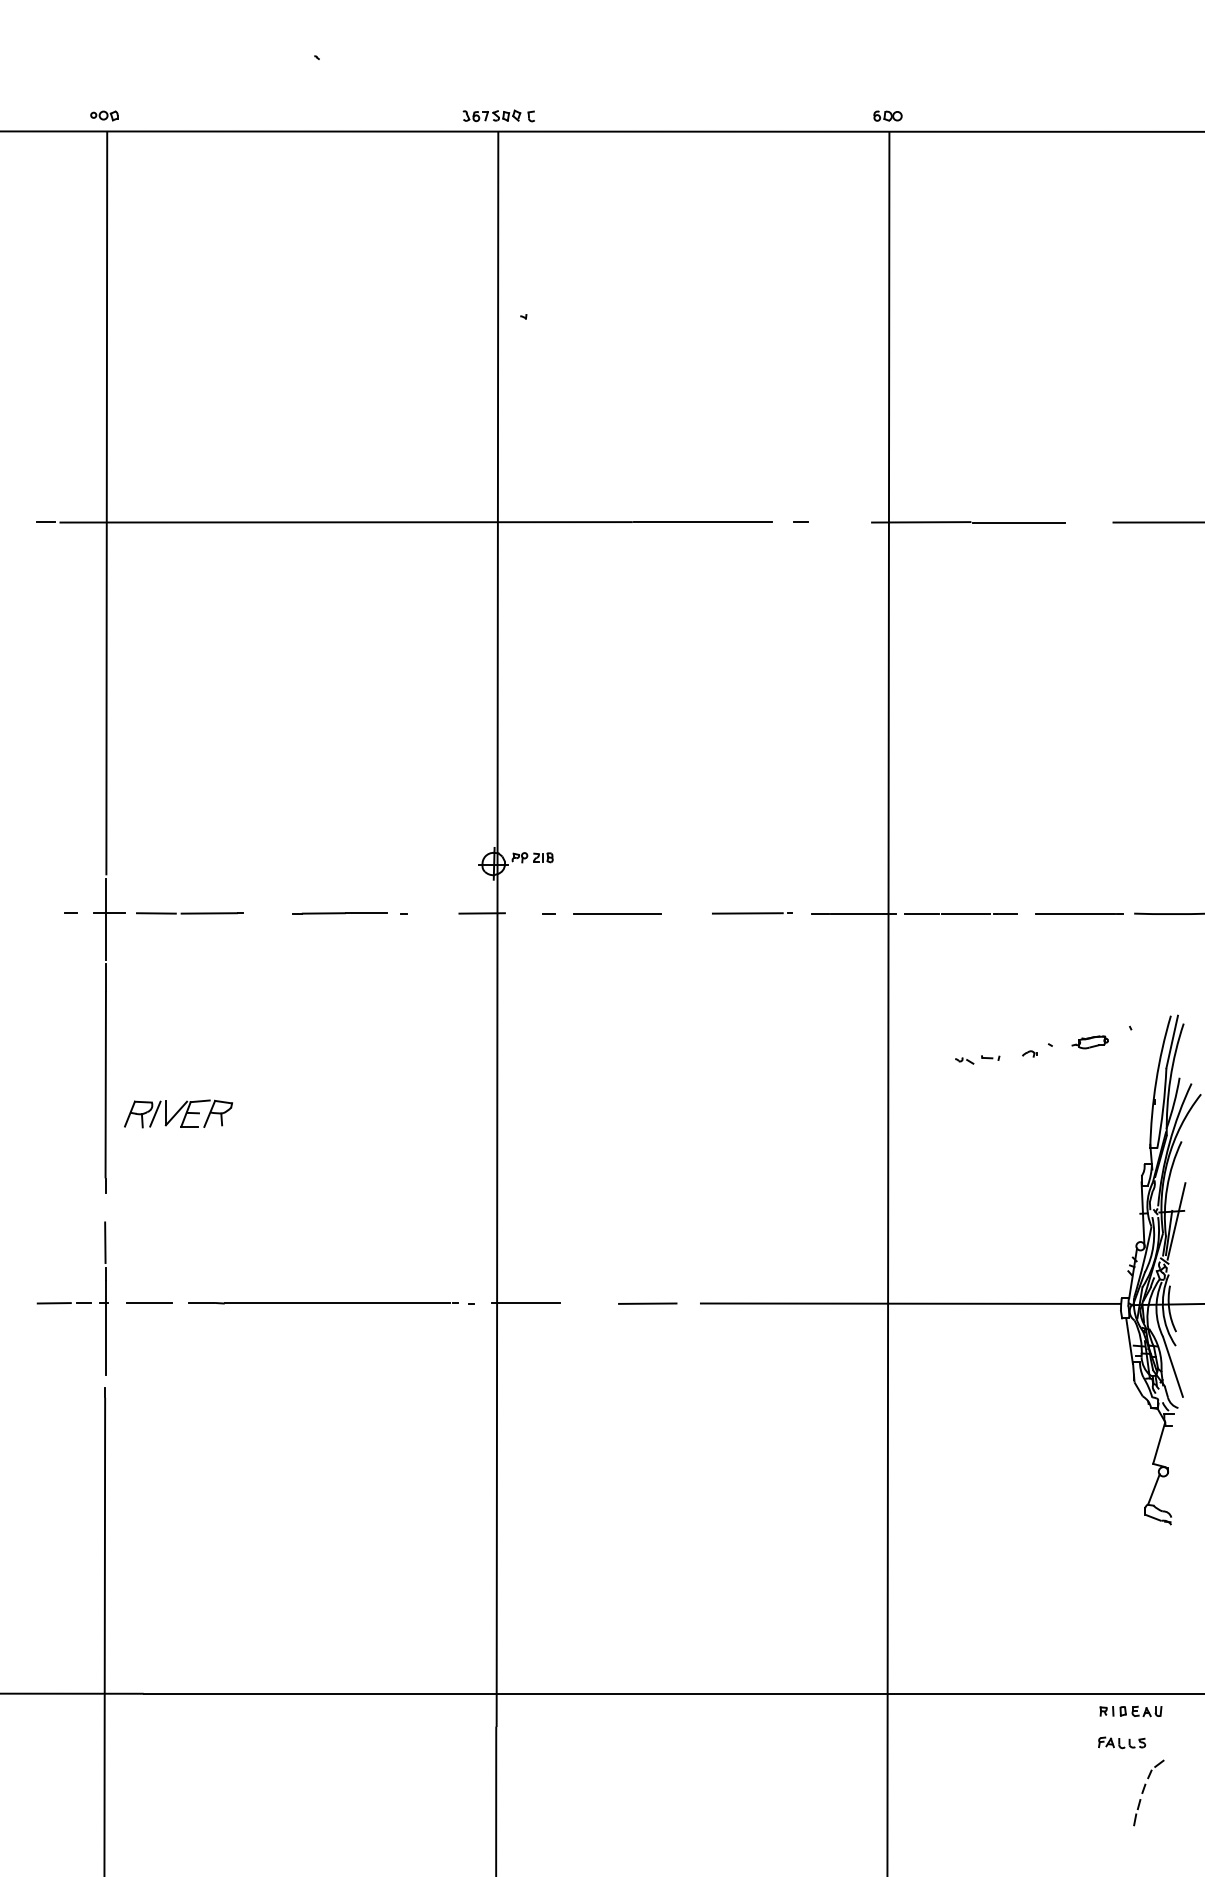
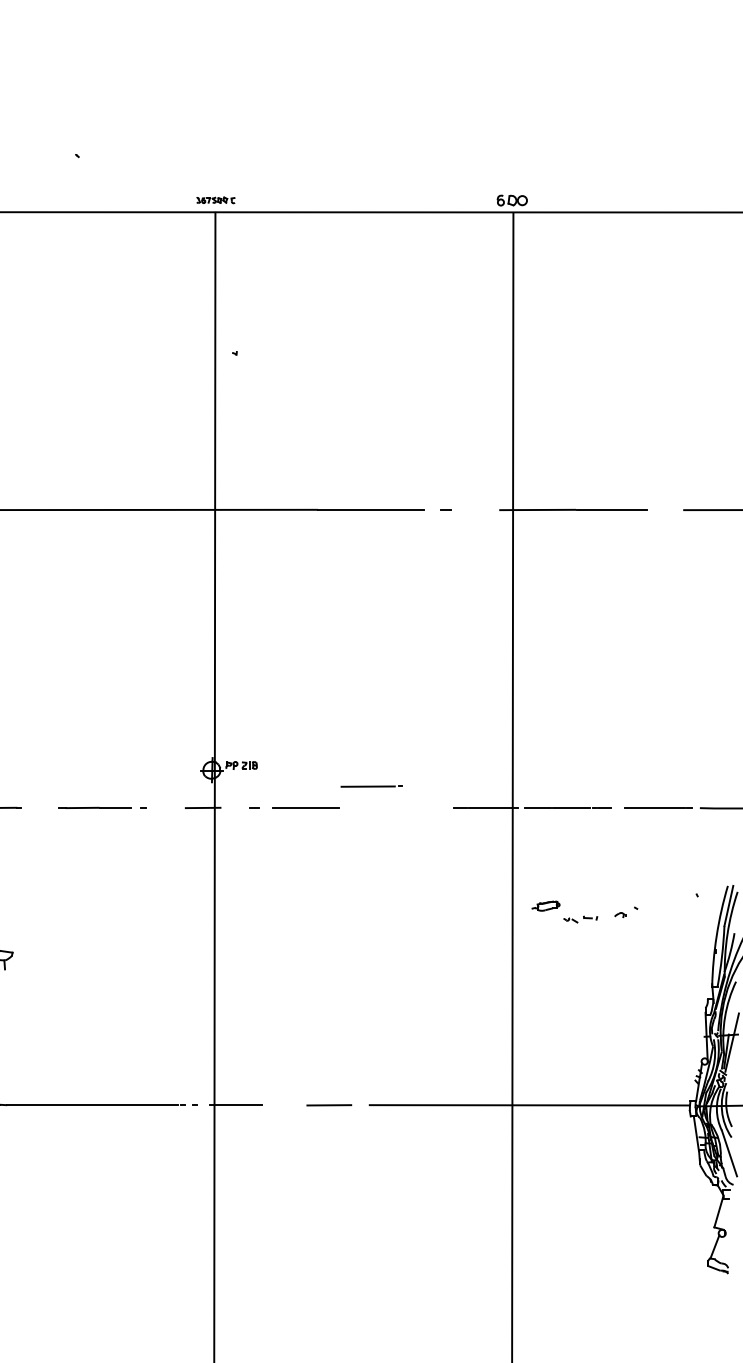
part: (498, 115) -> (215, 200), size x0.7
part: (887, 115) -> (511, 200), size x1.4
line: (752, 913) -> (371, 786), moved
part: (1089, 1042) -> (545, 906), moved

